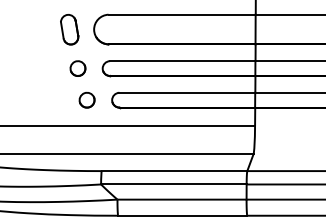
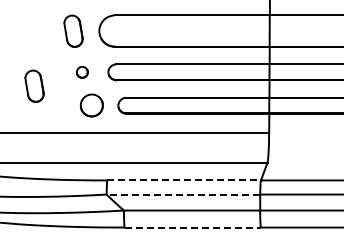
part: (78, 68) -> (82, 72), size x0.7
part: (32, 81) -> (34, 85), added
part: (86, 100) -> (91, 105), size x1.4
line: (174, 171) -> (184, 180), solid -> dashed
line: (173, 184) -> (183, 194), solid -> dashed
line: (183, 215) -> (193, 227), solid -> dashed

